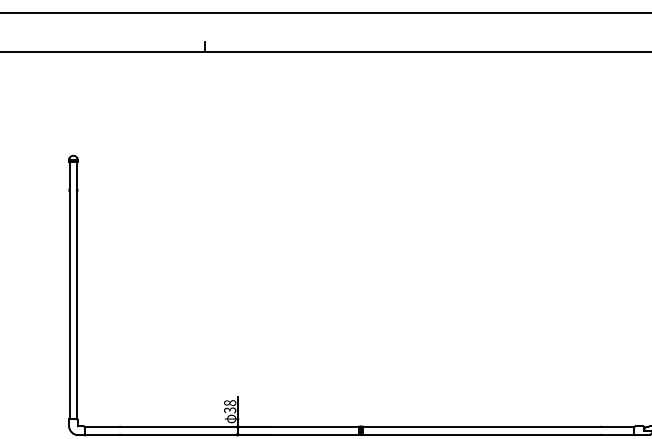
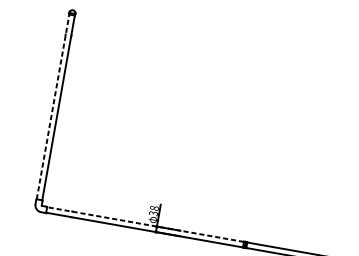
line: (69, 290) -> (53, 106), solid -> dashed
line: (222, 427) -> (145, 224), solid -> dashed

